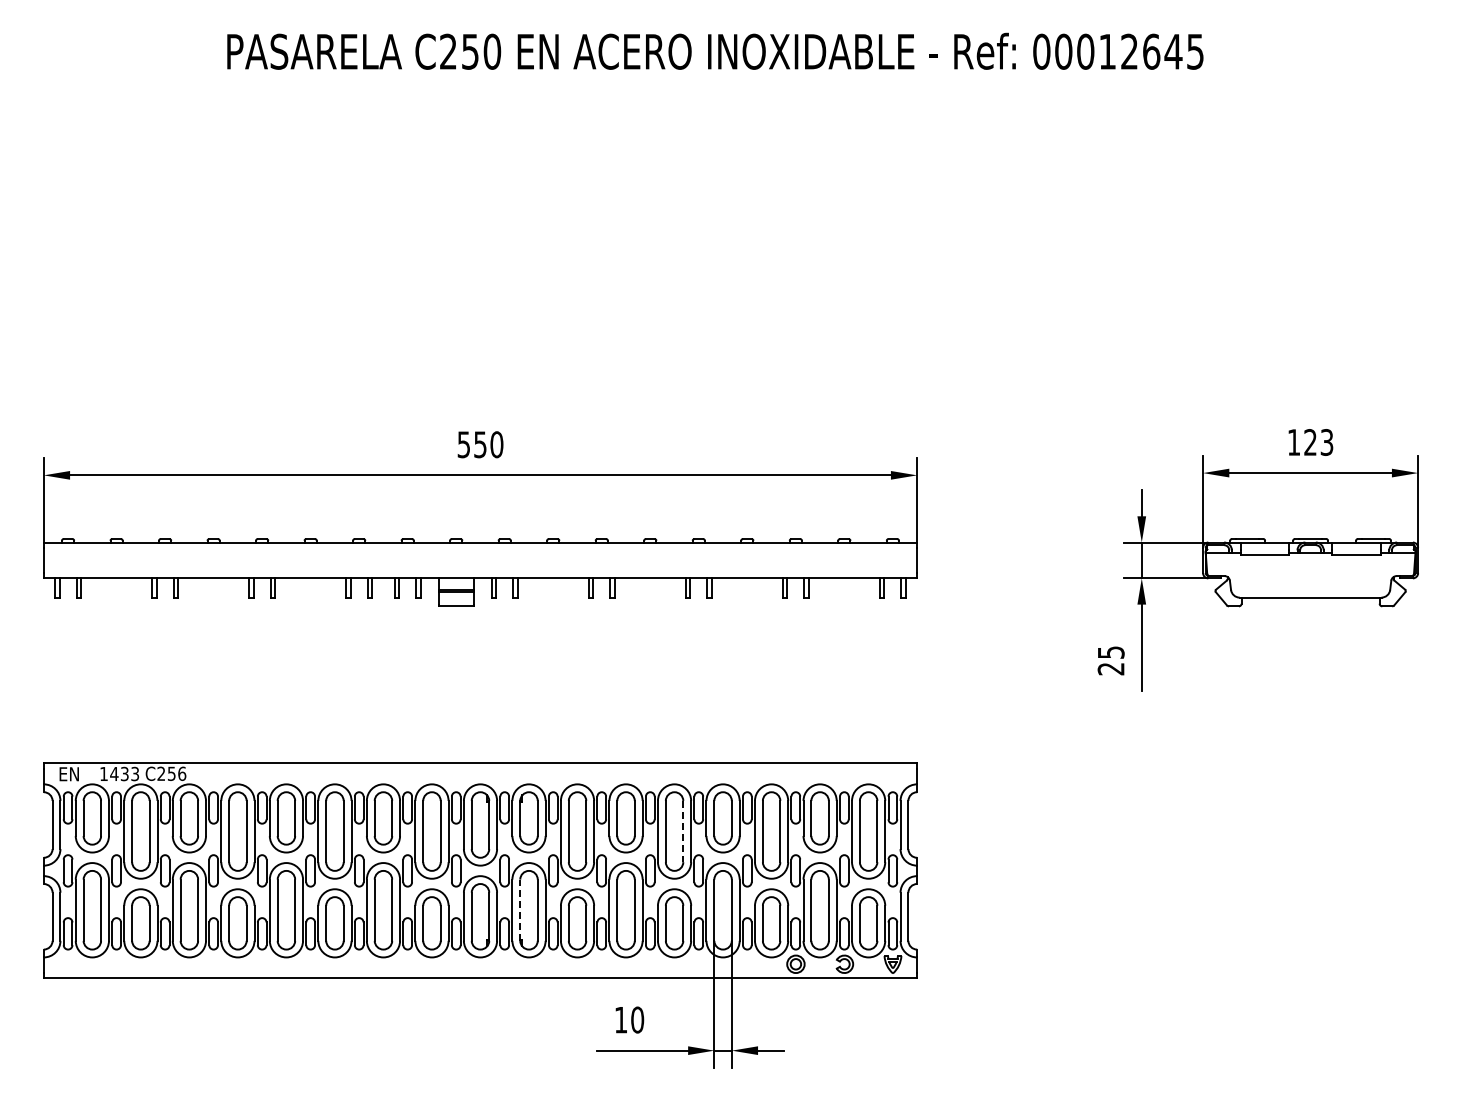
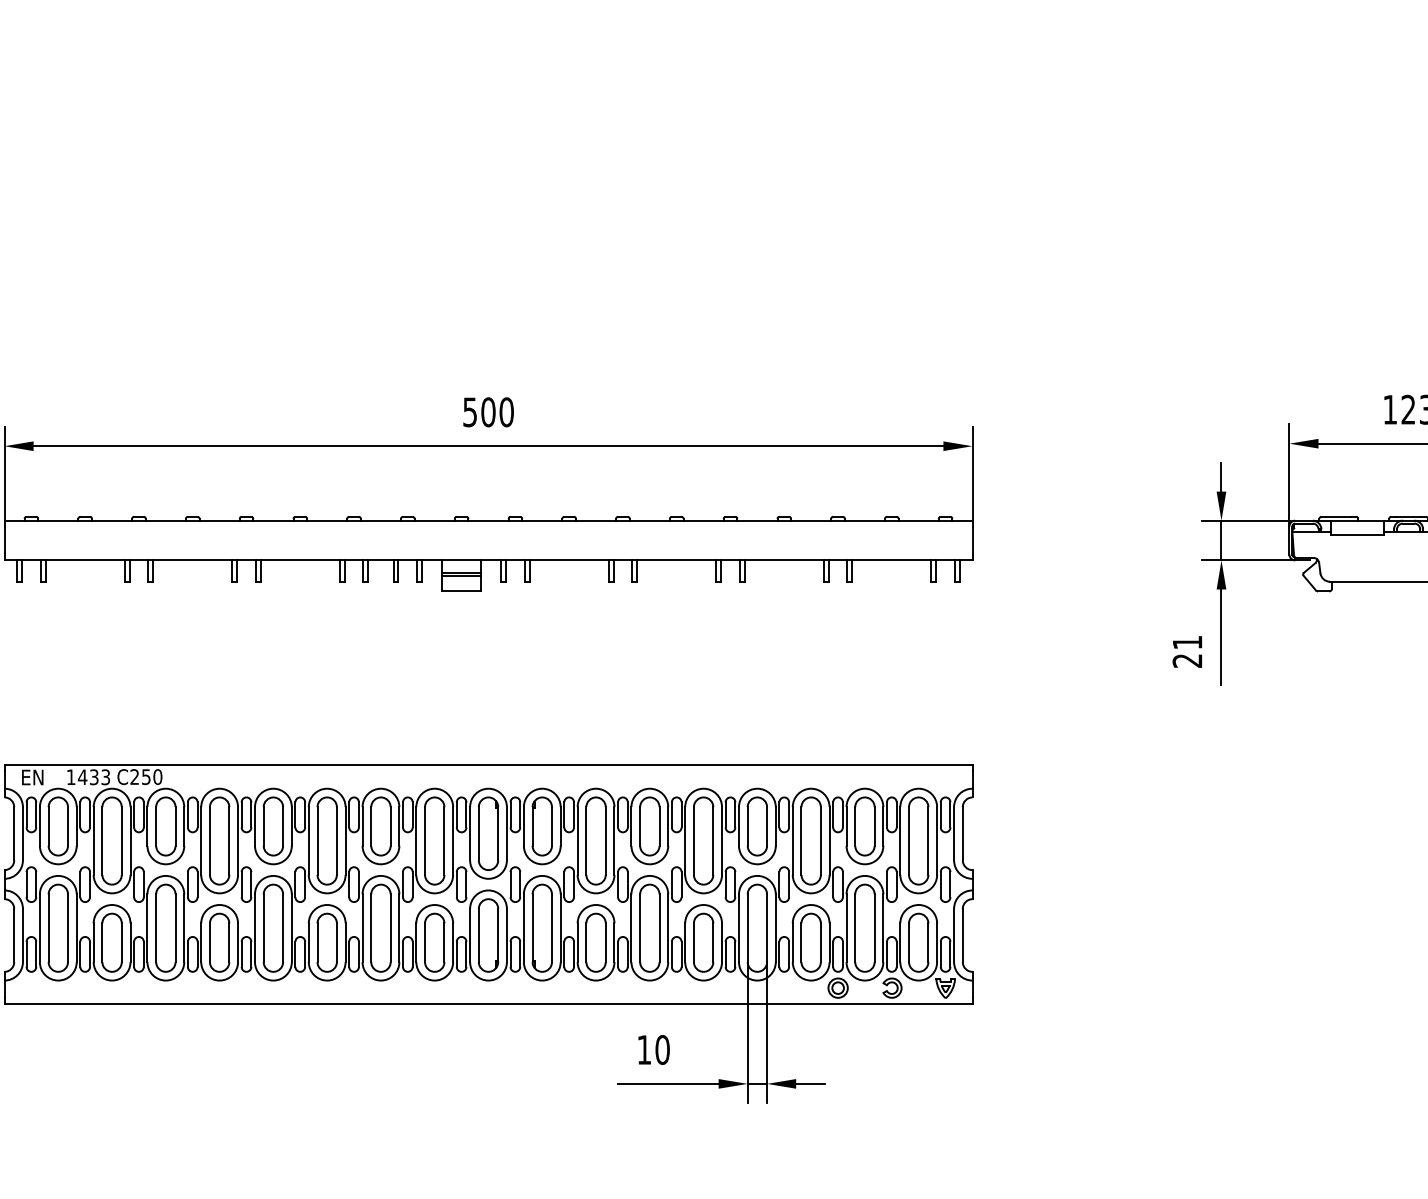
text: (480, 444) -> (488, 412), 550 -> 500
text: (1111, 652) -> (1187, 642), 25 -> 21
text: (182, 773) -> (158, 776), C256 -> C250
line: (683, 831) -> (713, 840), dashed -> solid
line: (520, 910) -> (532, 928), dashed -> solid

